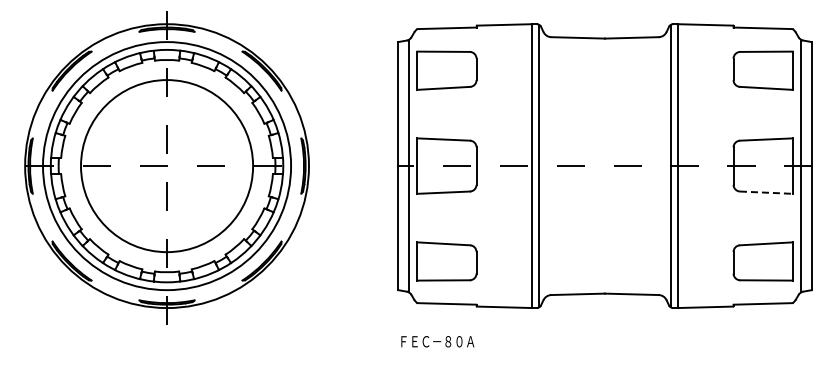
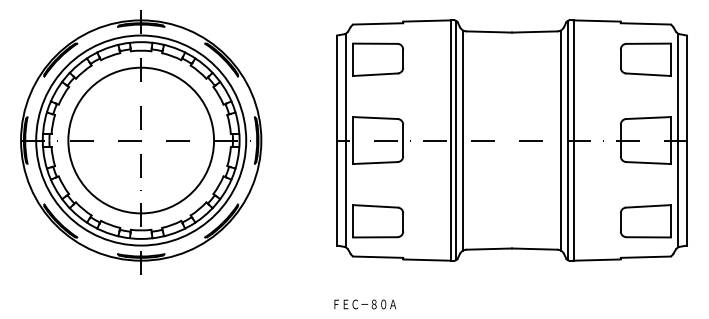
line: (547, 166) -> (463, 140), added
line: (662, 166) -> (560, 140), added
line: (766, 192) -> (648, 162), dashed -> solid
text: (437, 341) -> (365, 304), moved

